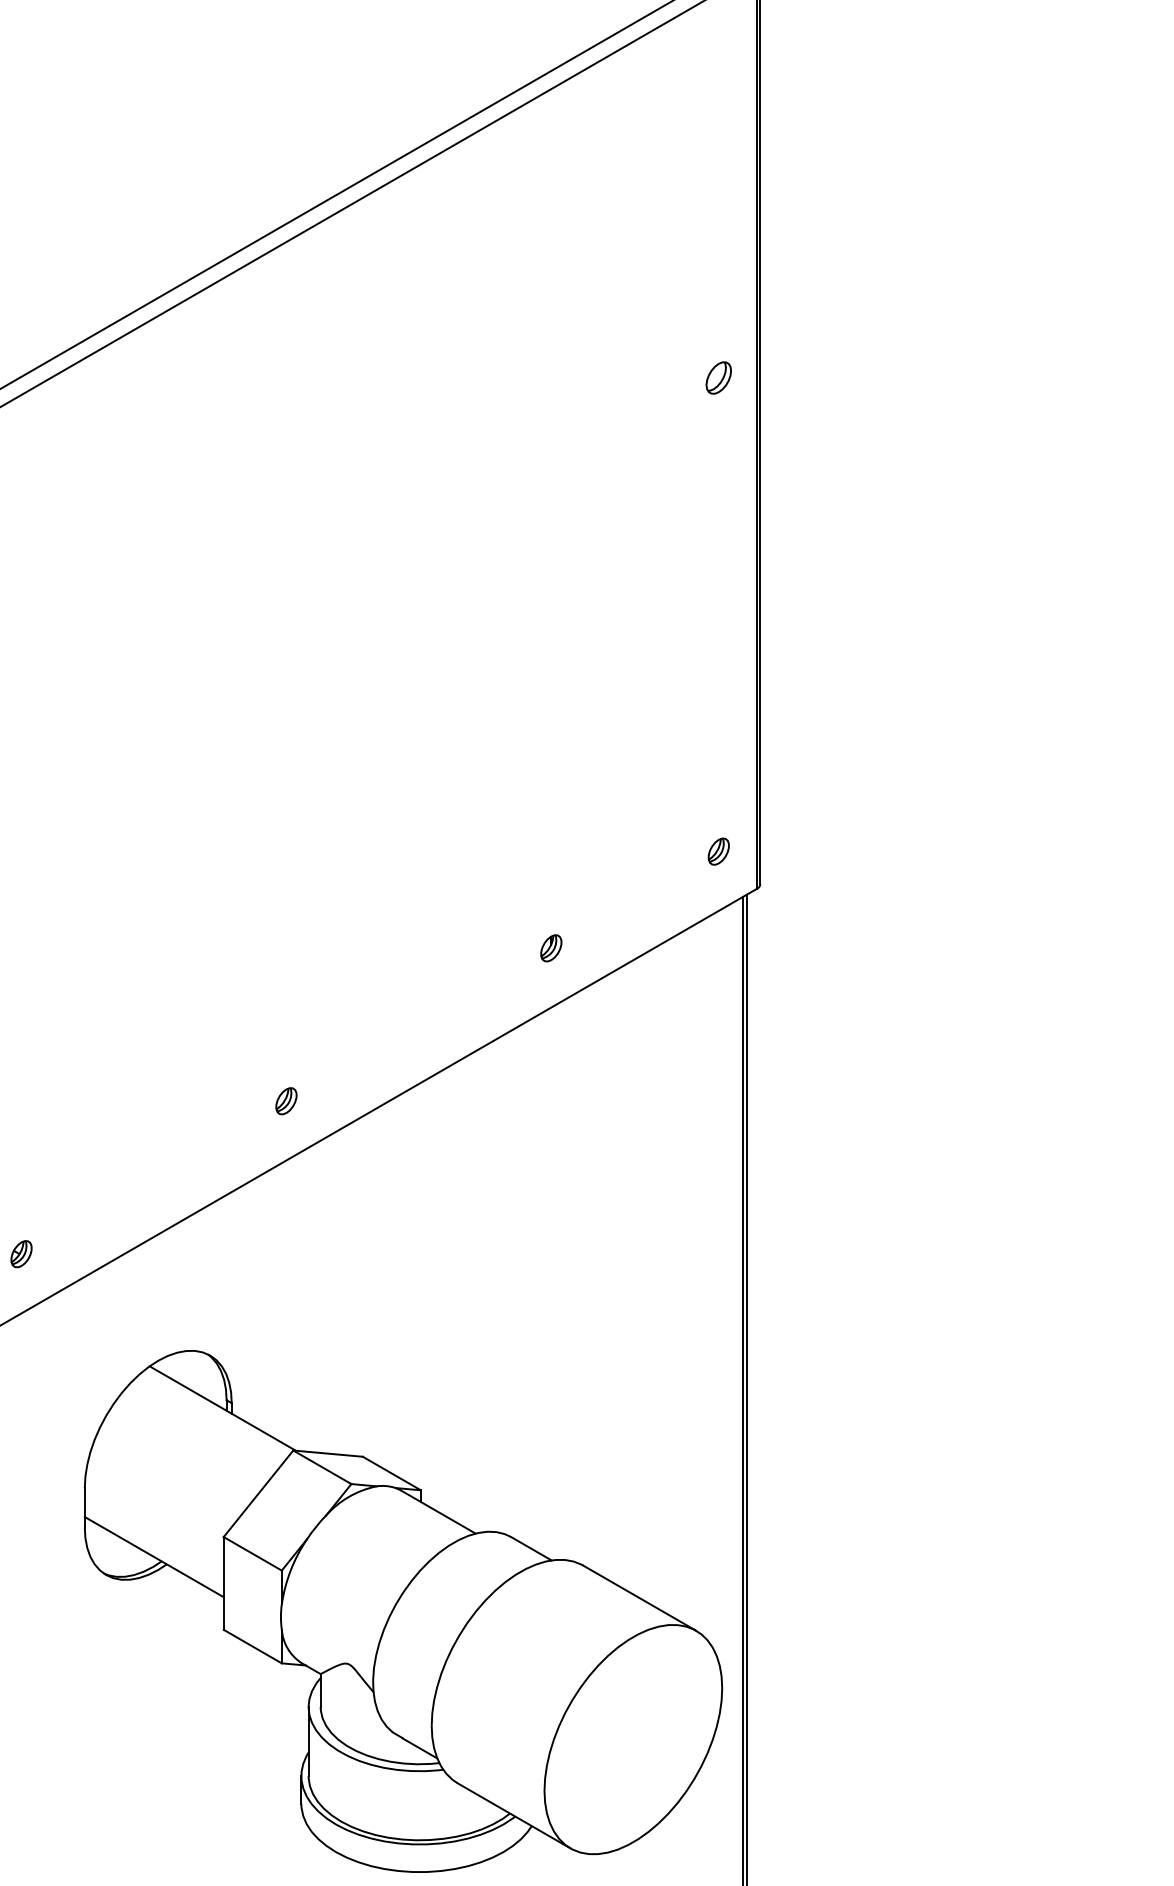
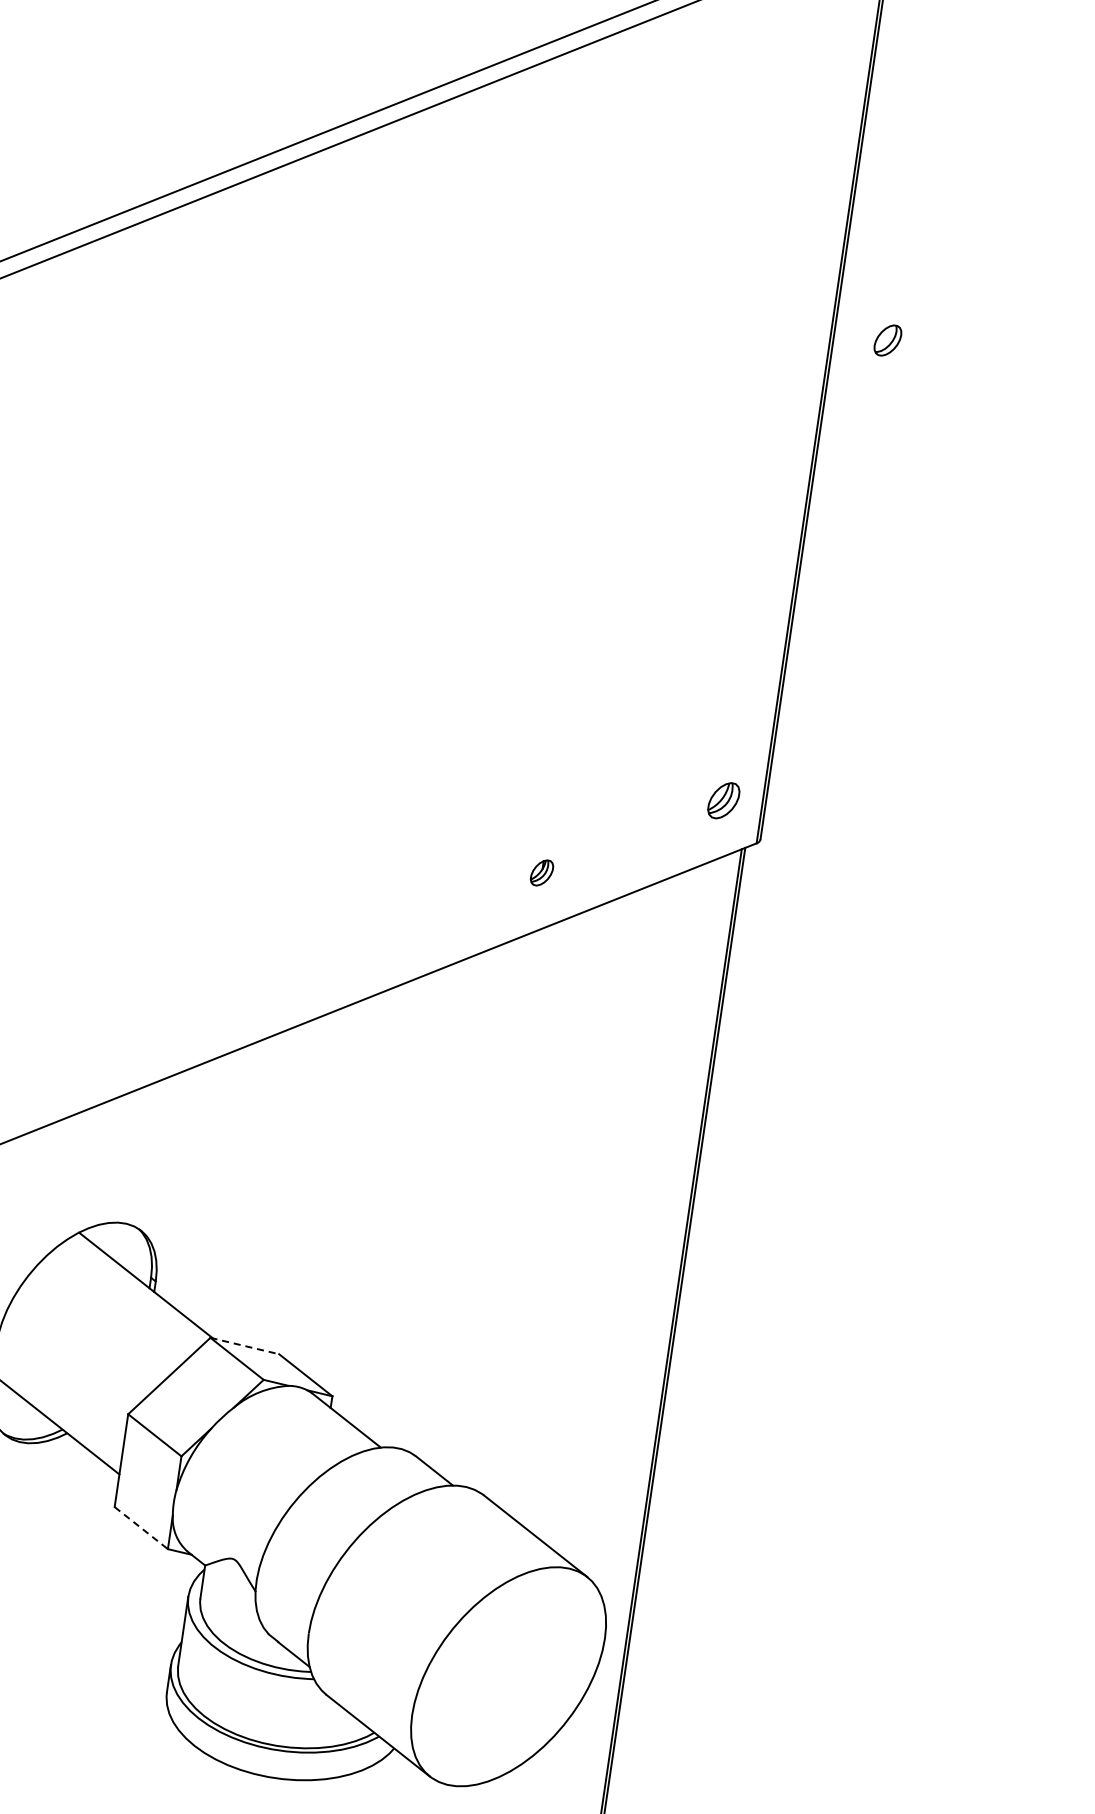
part: (718, 377) -> (887, 339), moved
part: (718, 851) -> (723, 800), size x1.4
part: (286, 1101) -> (254, 987), removed
line: (328, 1453) -> (245, 1345), solid -> dashed
line: (252, 1646) -> (141, 1527), solid -> dashed

